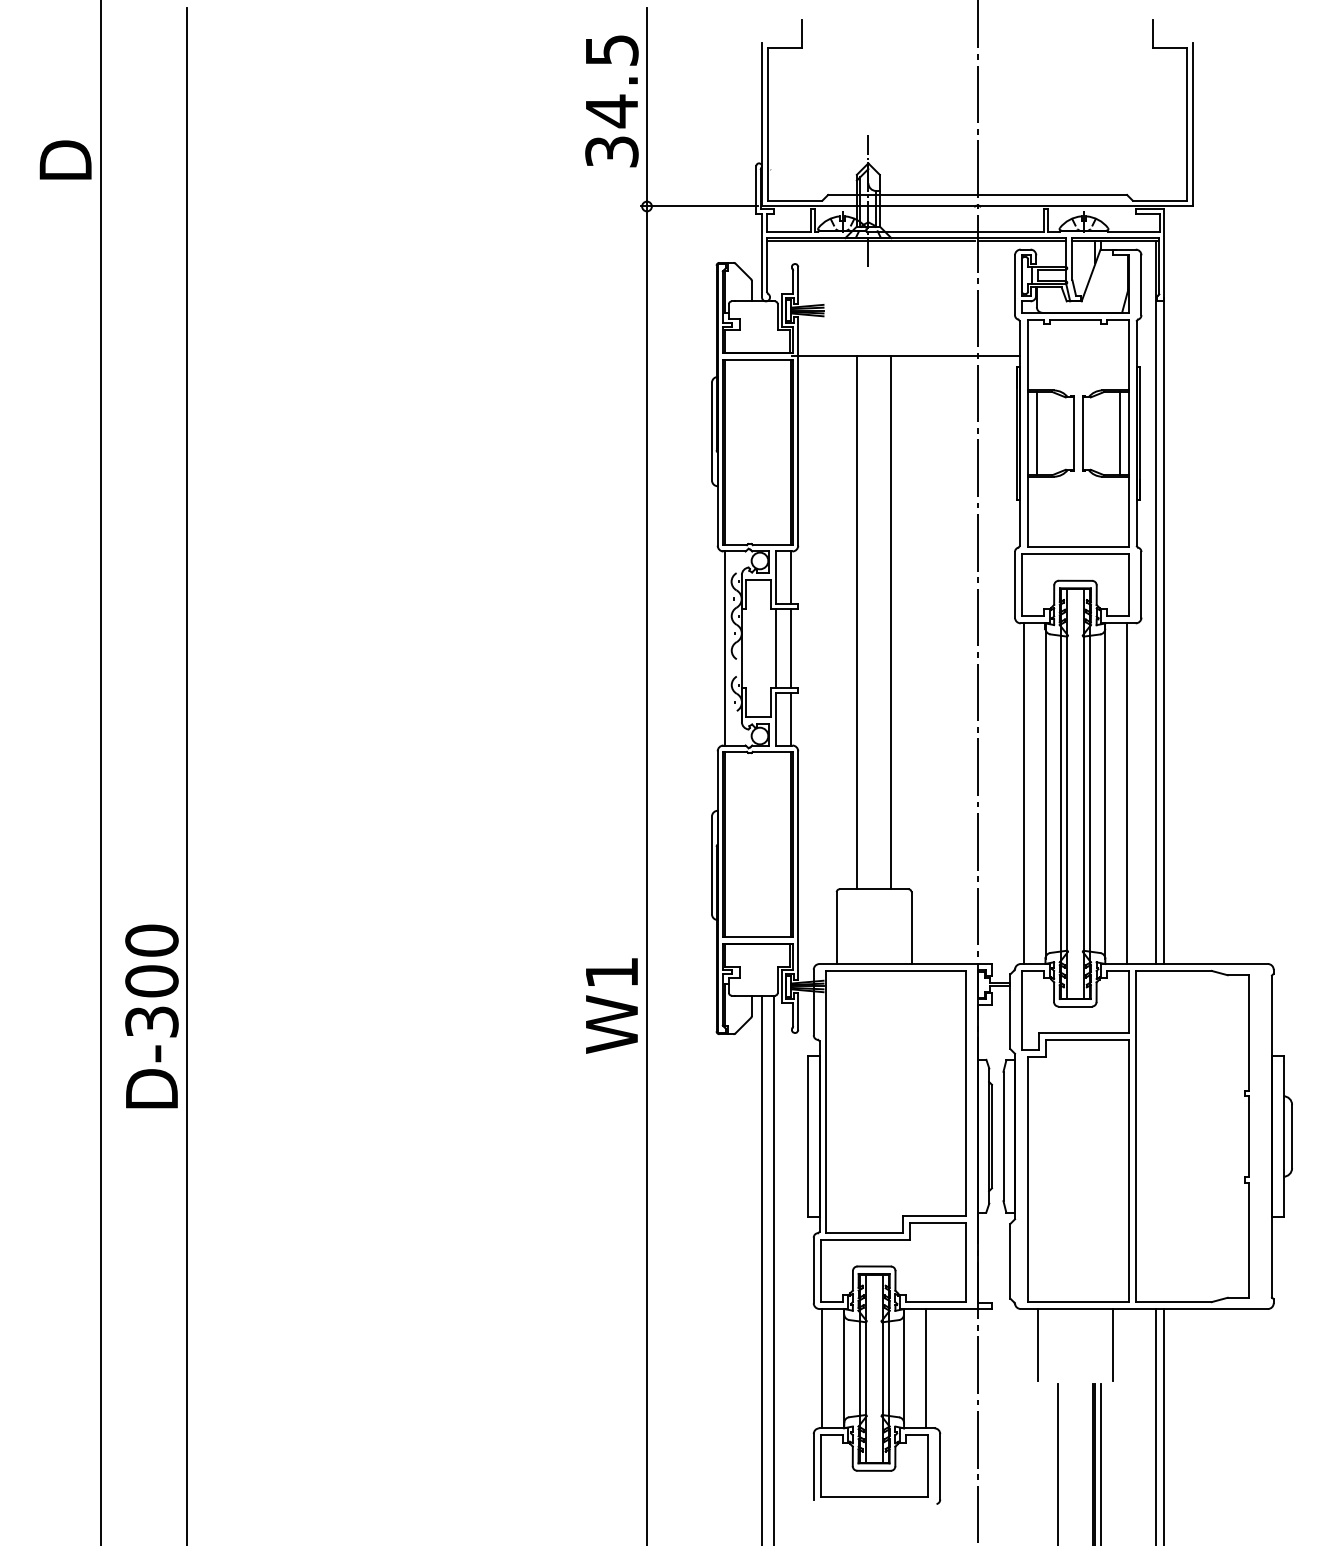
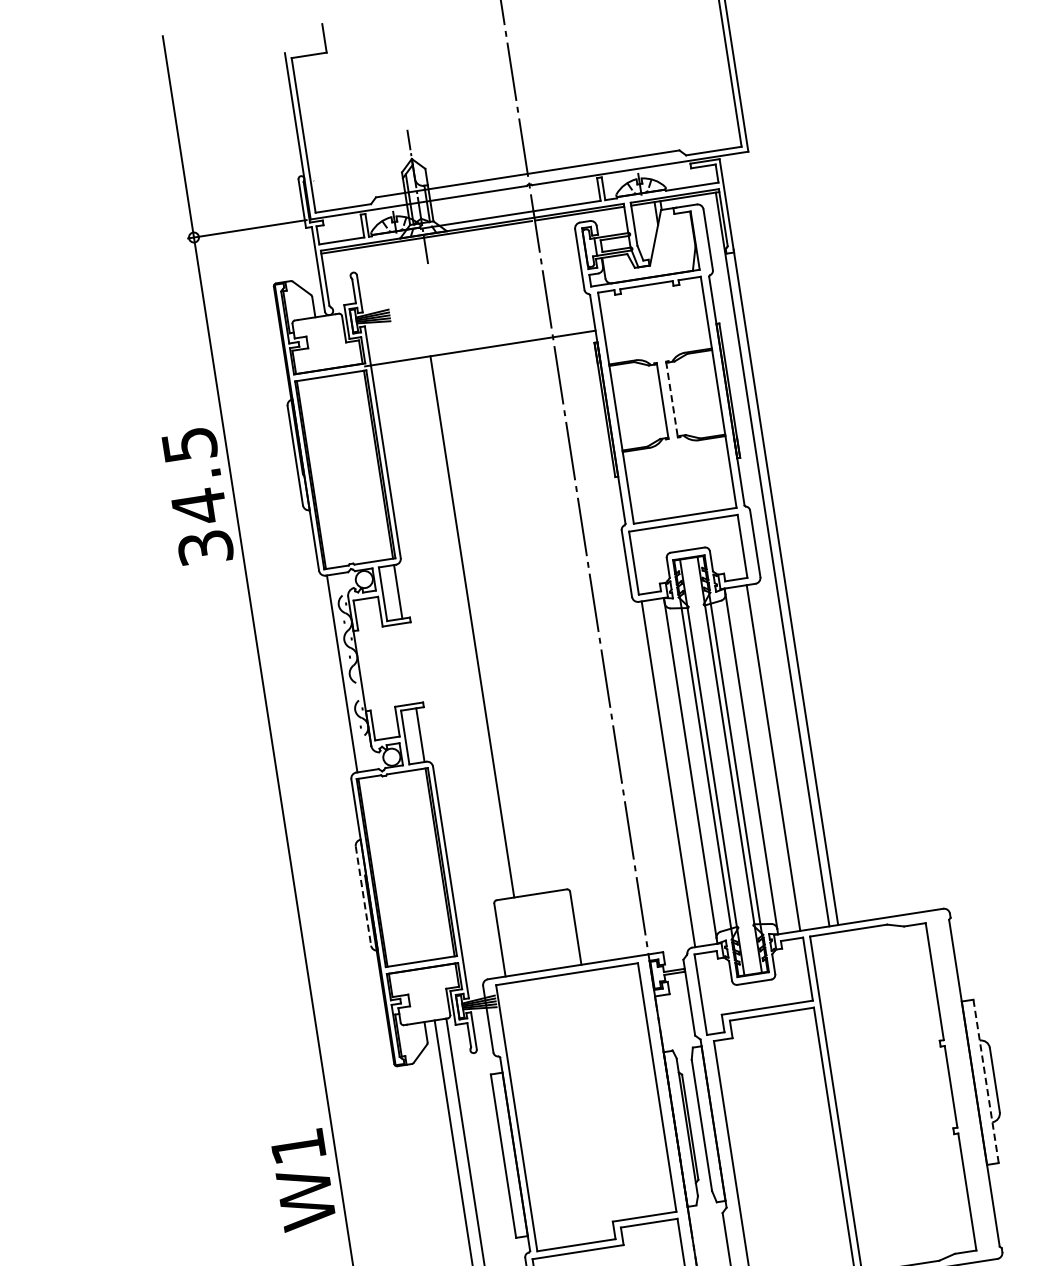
text: (611, 101) -> (197, 496), moved
line: (1036, 433) -> (624, 406), removed
line: (1119, 433) -> (709, 393), removed
line: (1082, 434) -> (671, 400), solid -> dashed
line: (891, 622) -> (507, 621), removed
line: (775, 648) -> (393, 665), removed
line: (790, 648) -> (409, 663), removed
line: (711, 865) -> (362, 896), solid -> dashed
text: (611, 1005) -> (302, 1179), moved
line: (1283, 1137) -> (986, 1082), solid -> dashed

